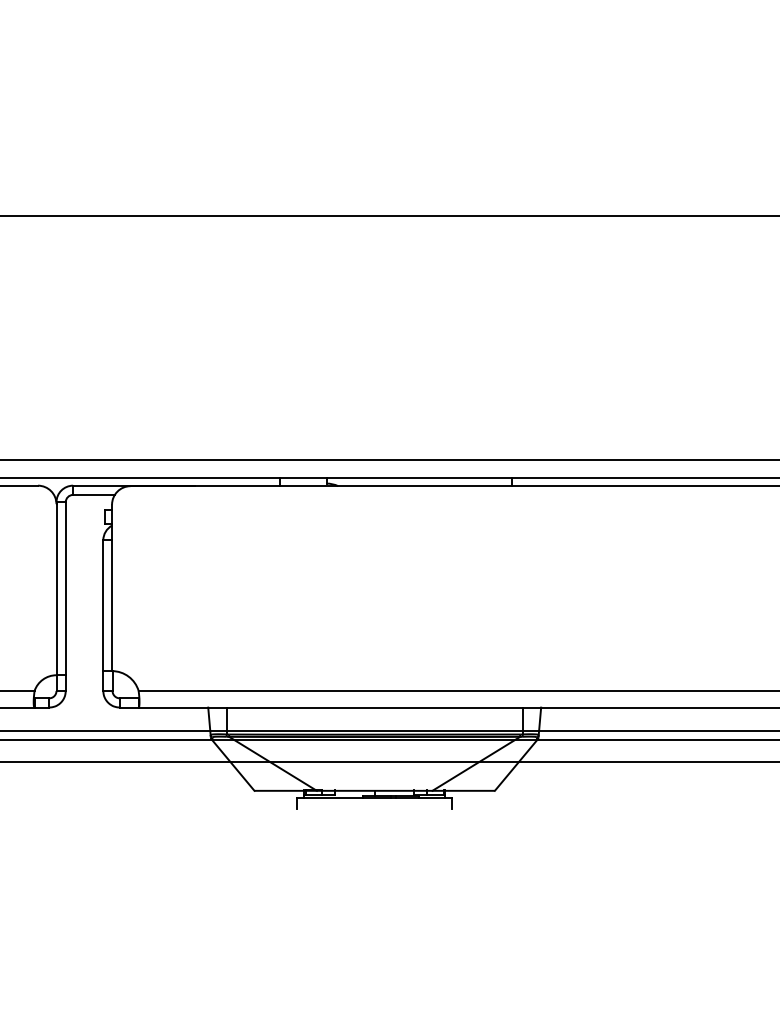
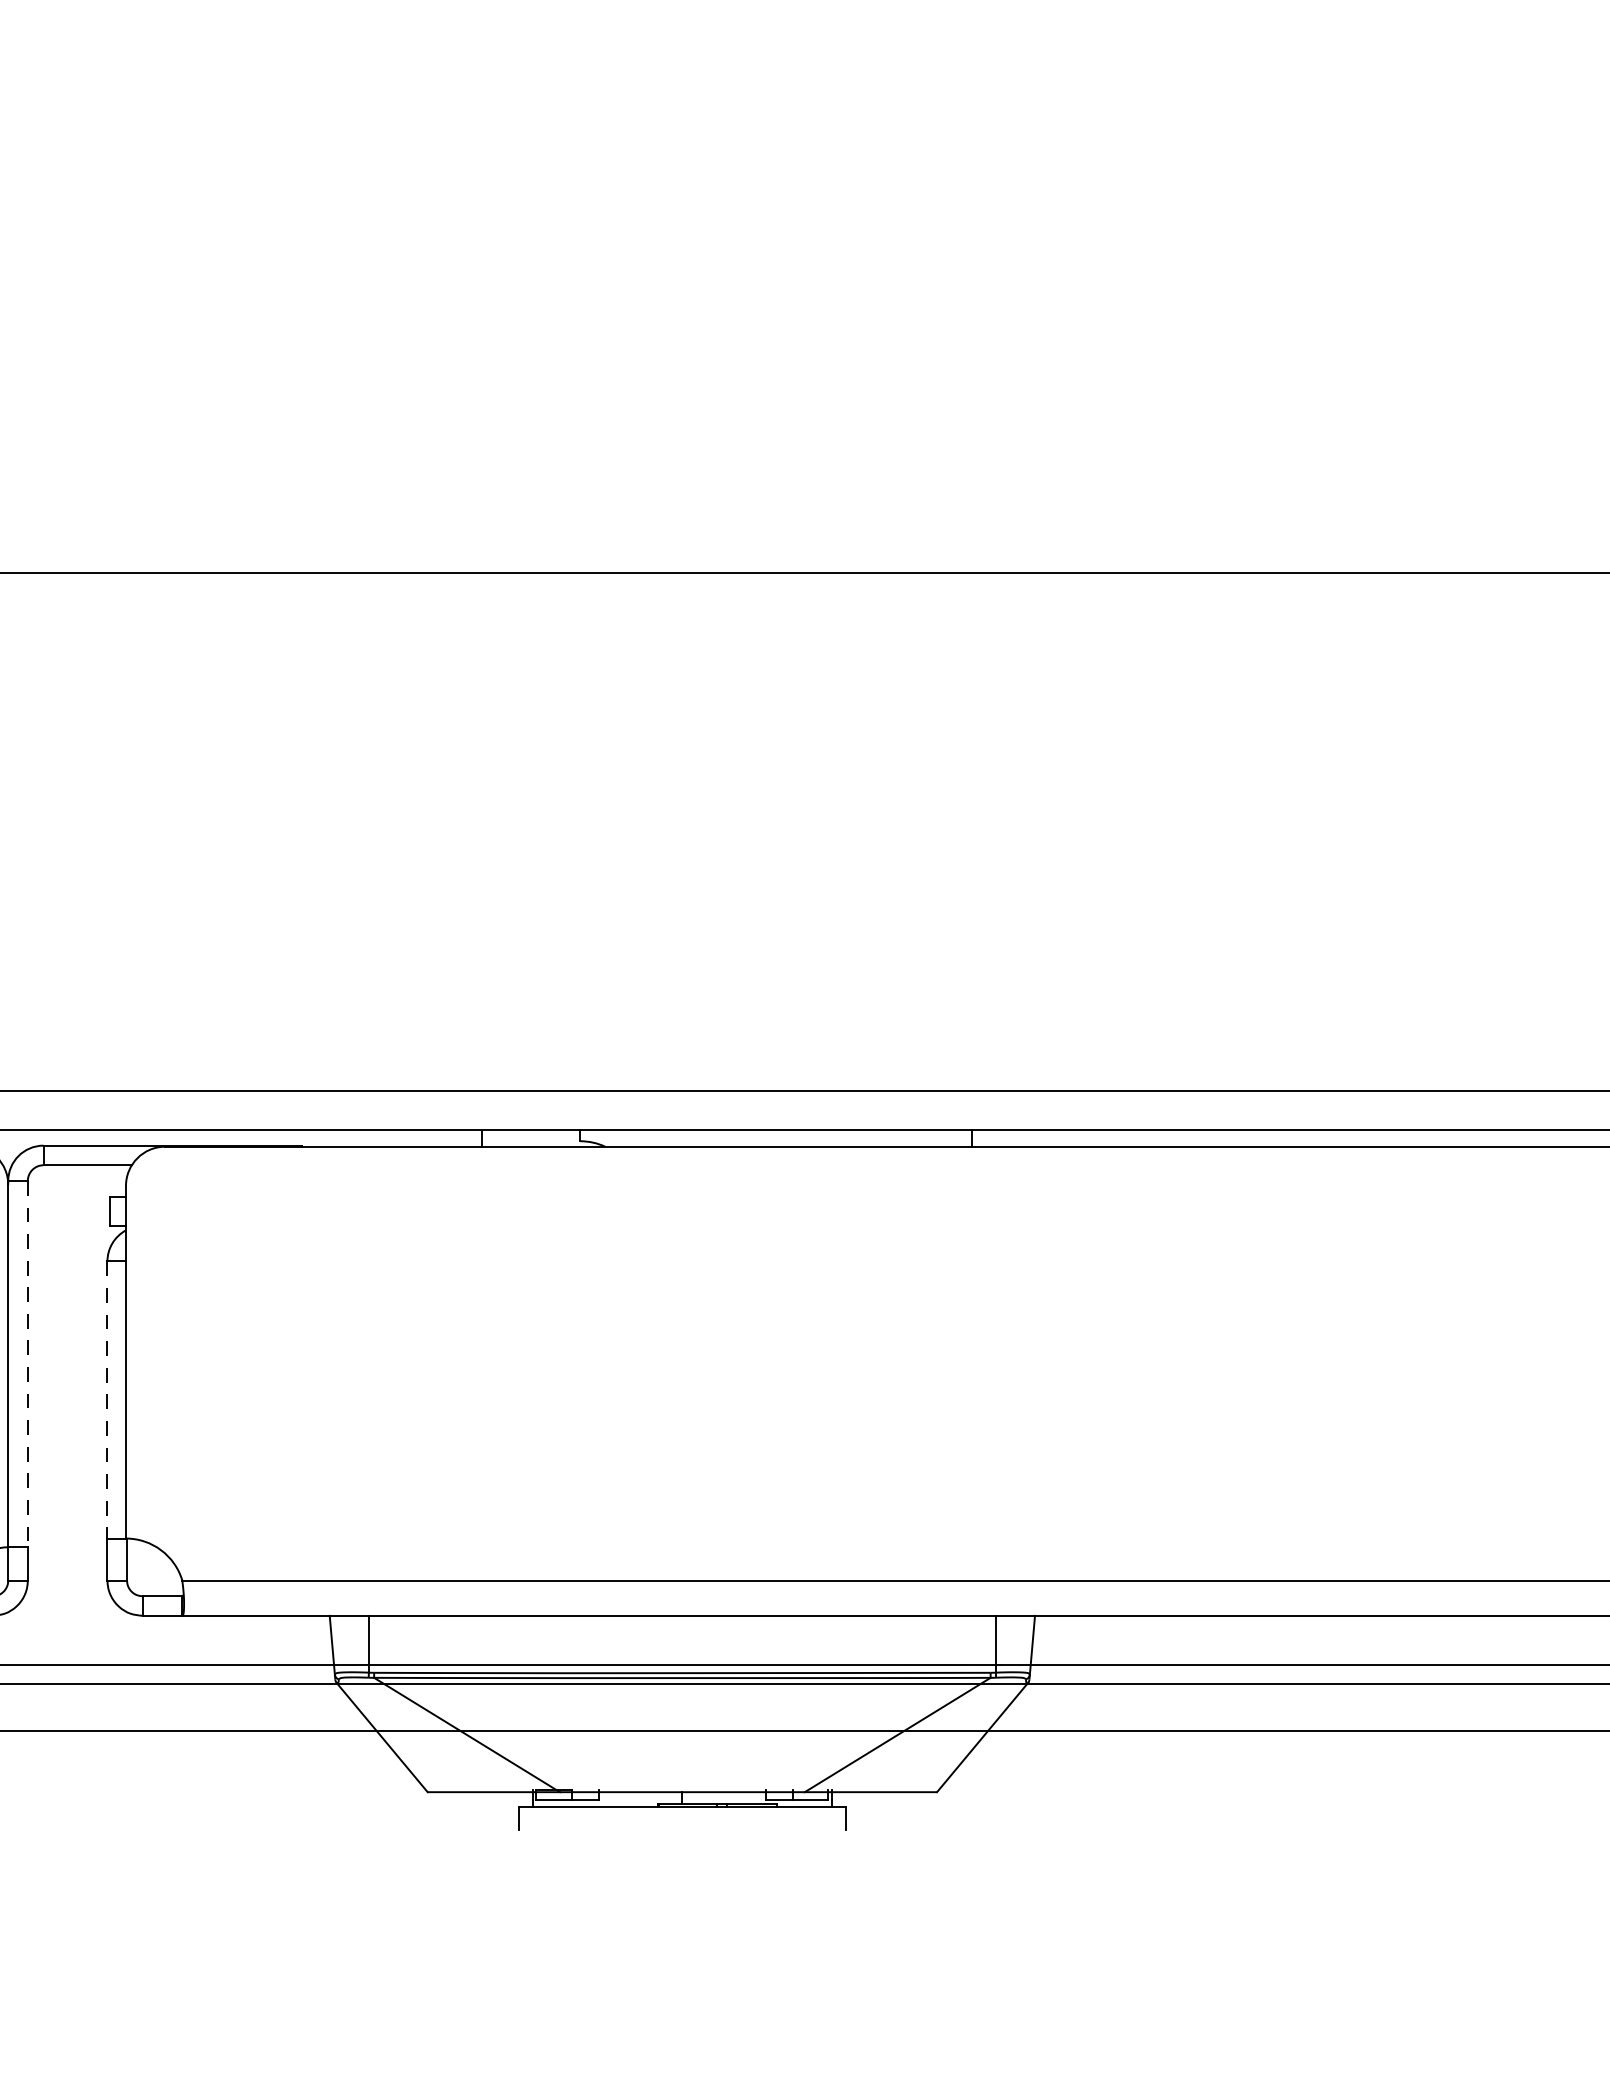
line: (65, 589) -> (27, 1365), solid -> dashed
line: (103, 606) -> (107, 1401), solid -> dashed

